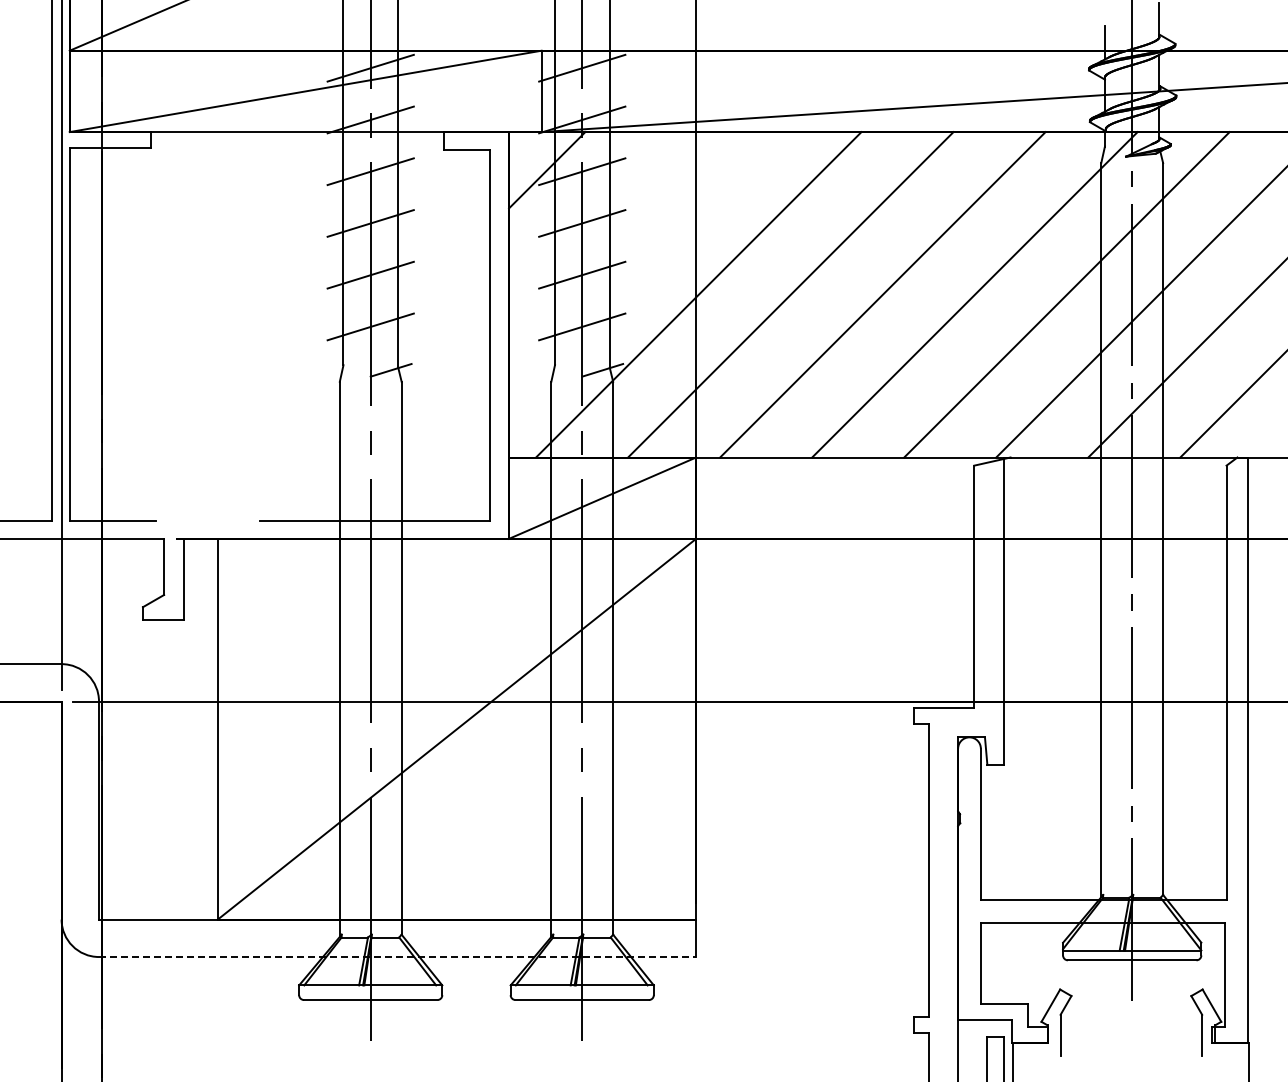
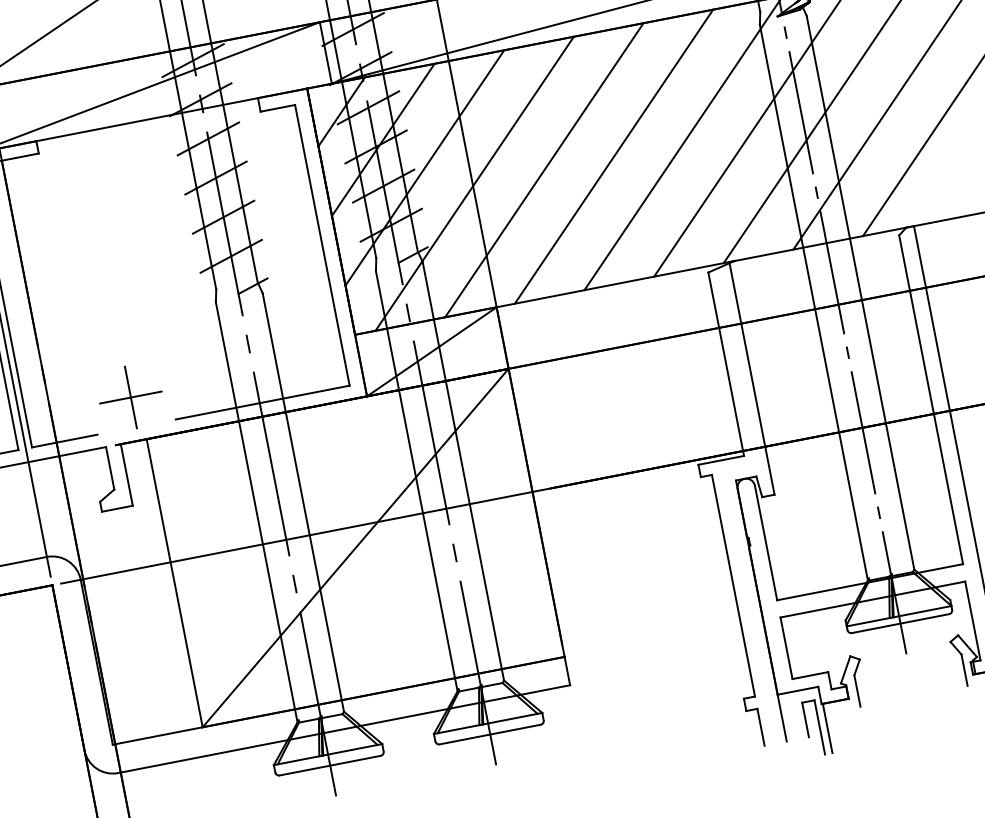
line: (593, 216) -> (383, 140), added
line: (639, 262) -> (425, 168), added
part: (207, 481) -> (130, 397), added
line: (397, 957) -> (344, 729), dashed -> solid

